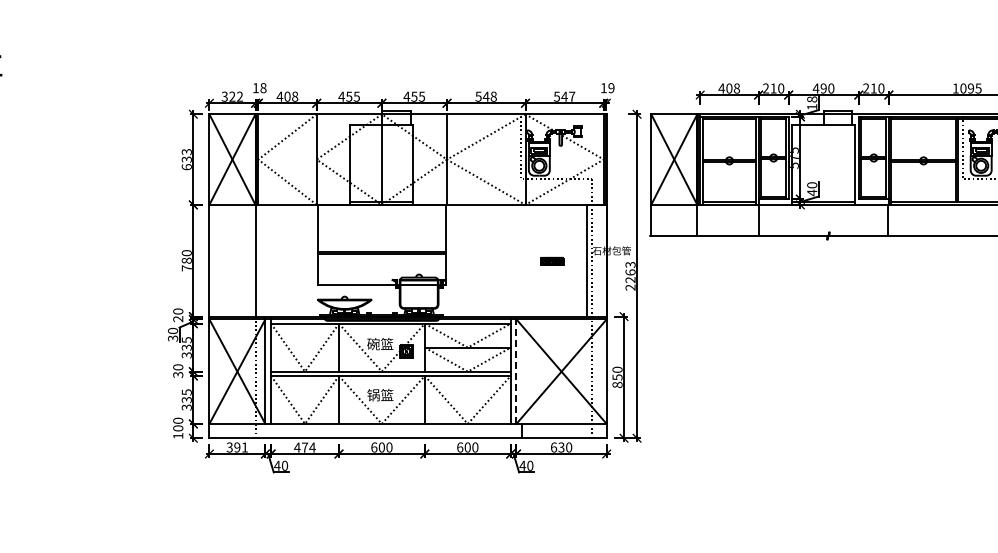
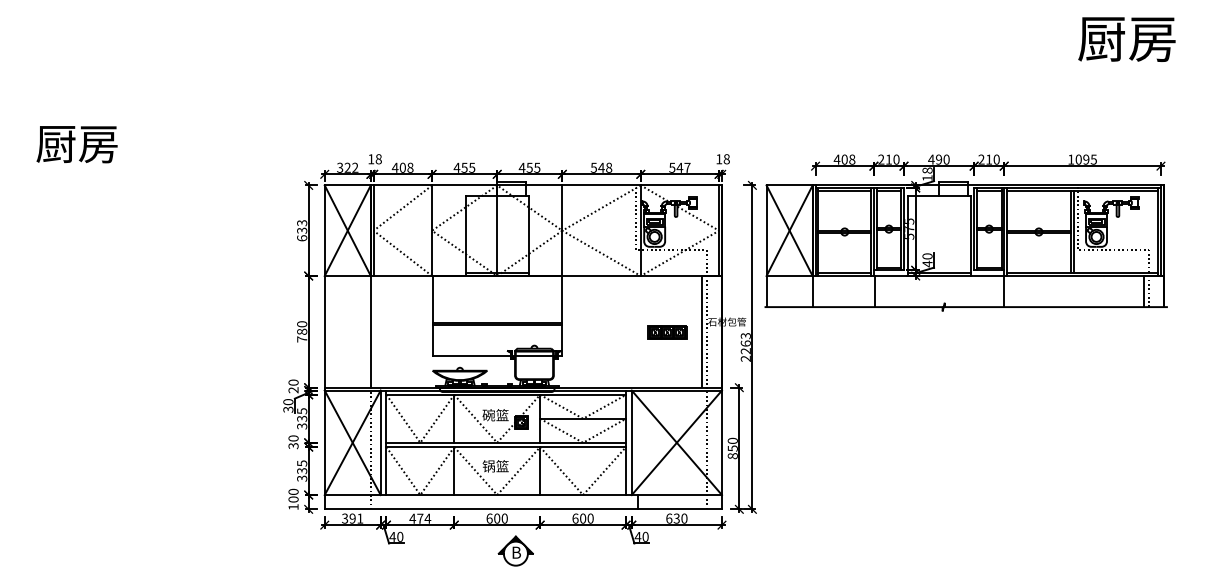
text: (611, 88) -> (726, 159), 19 -> 18
part: (552, 261) -> (667, 332), size x1.67
line: (516, 371) -> (631, 442), dashed -> solid
part: (400, 479) -> (515, 550), added

